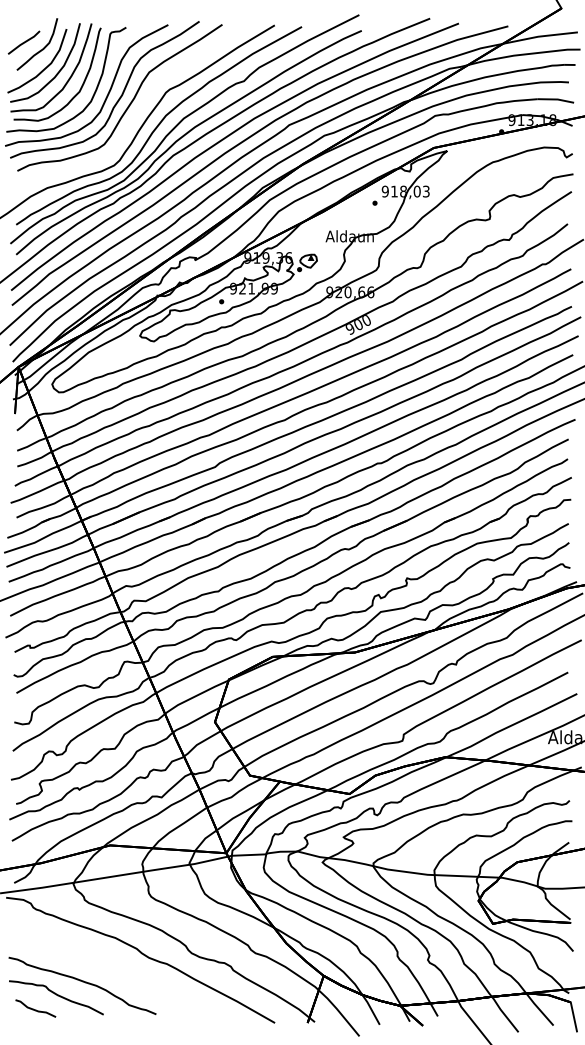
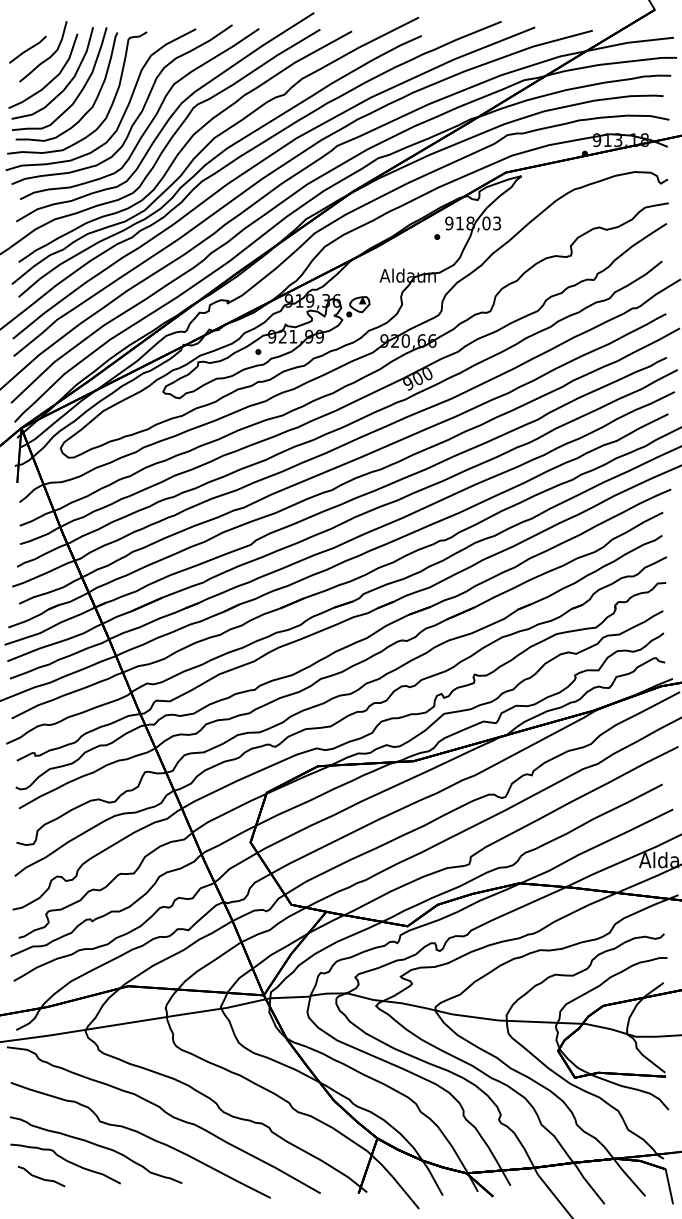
curve: (143, 102) -> (167, 119), added
curve: (122, 973) -> (142, 1135), added

